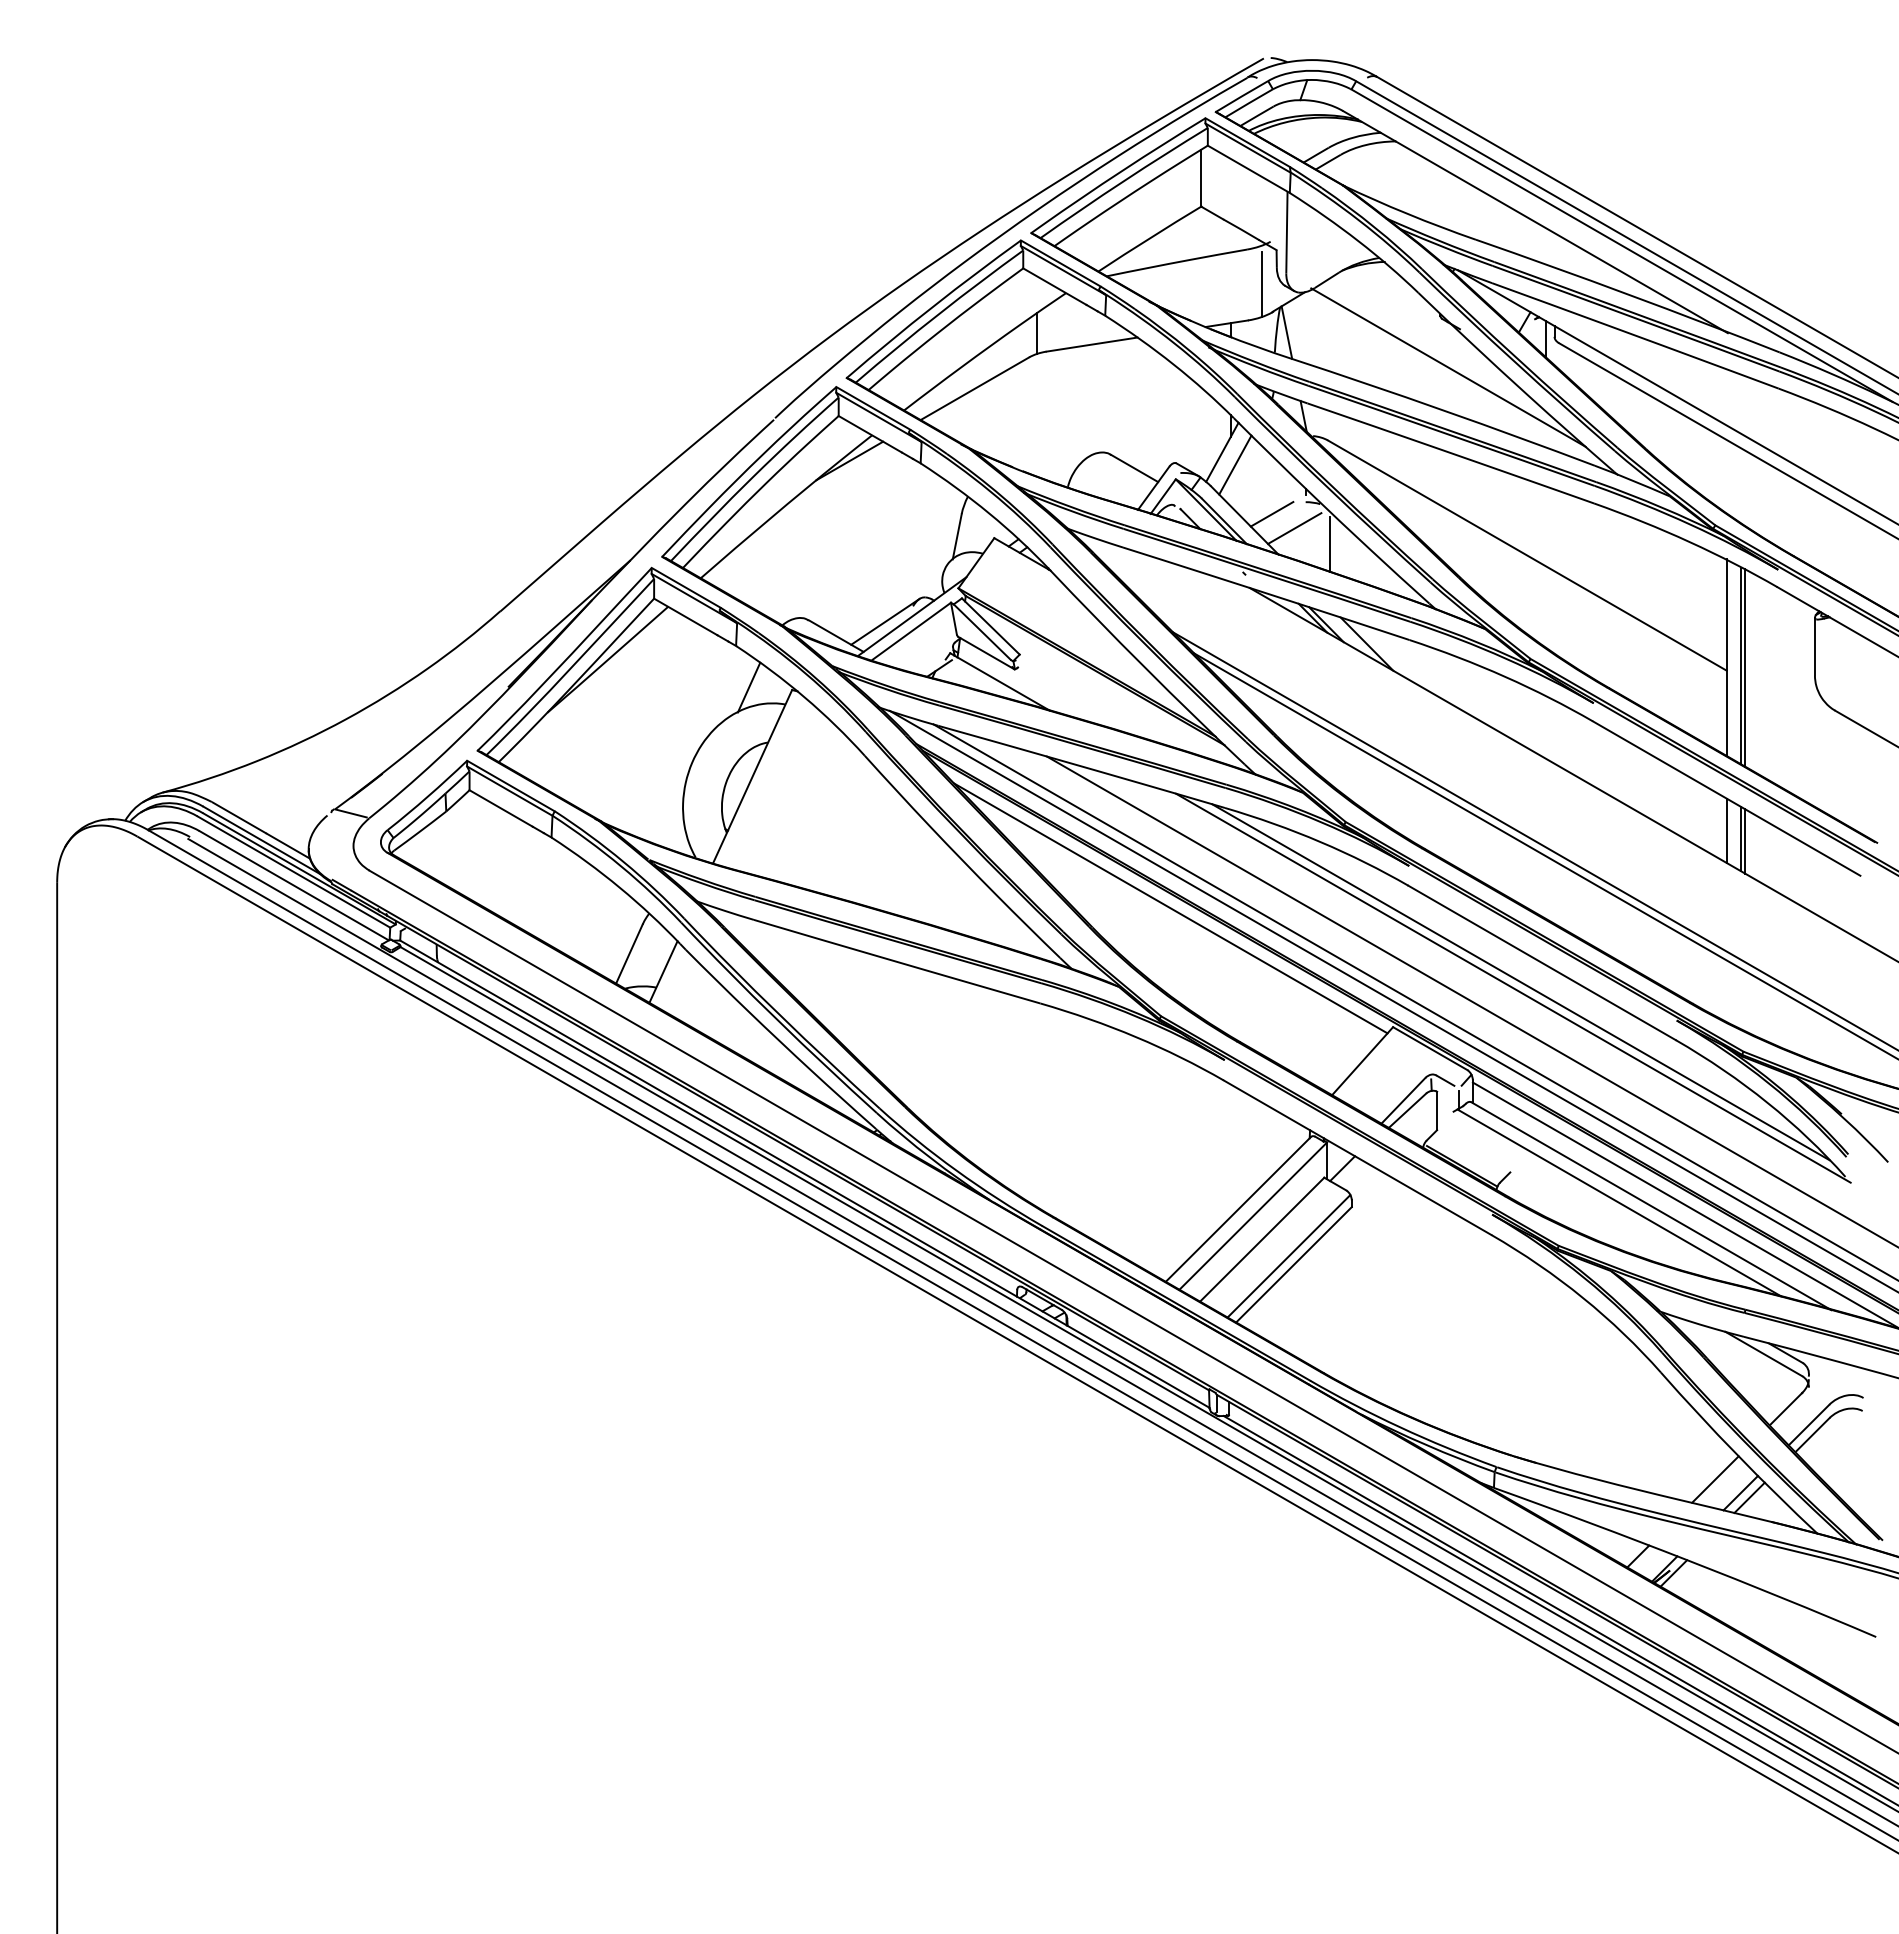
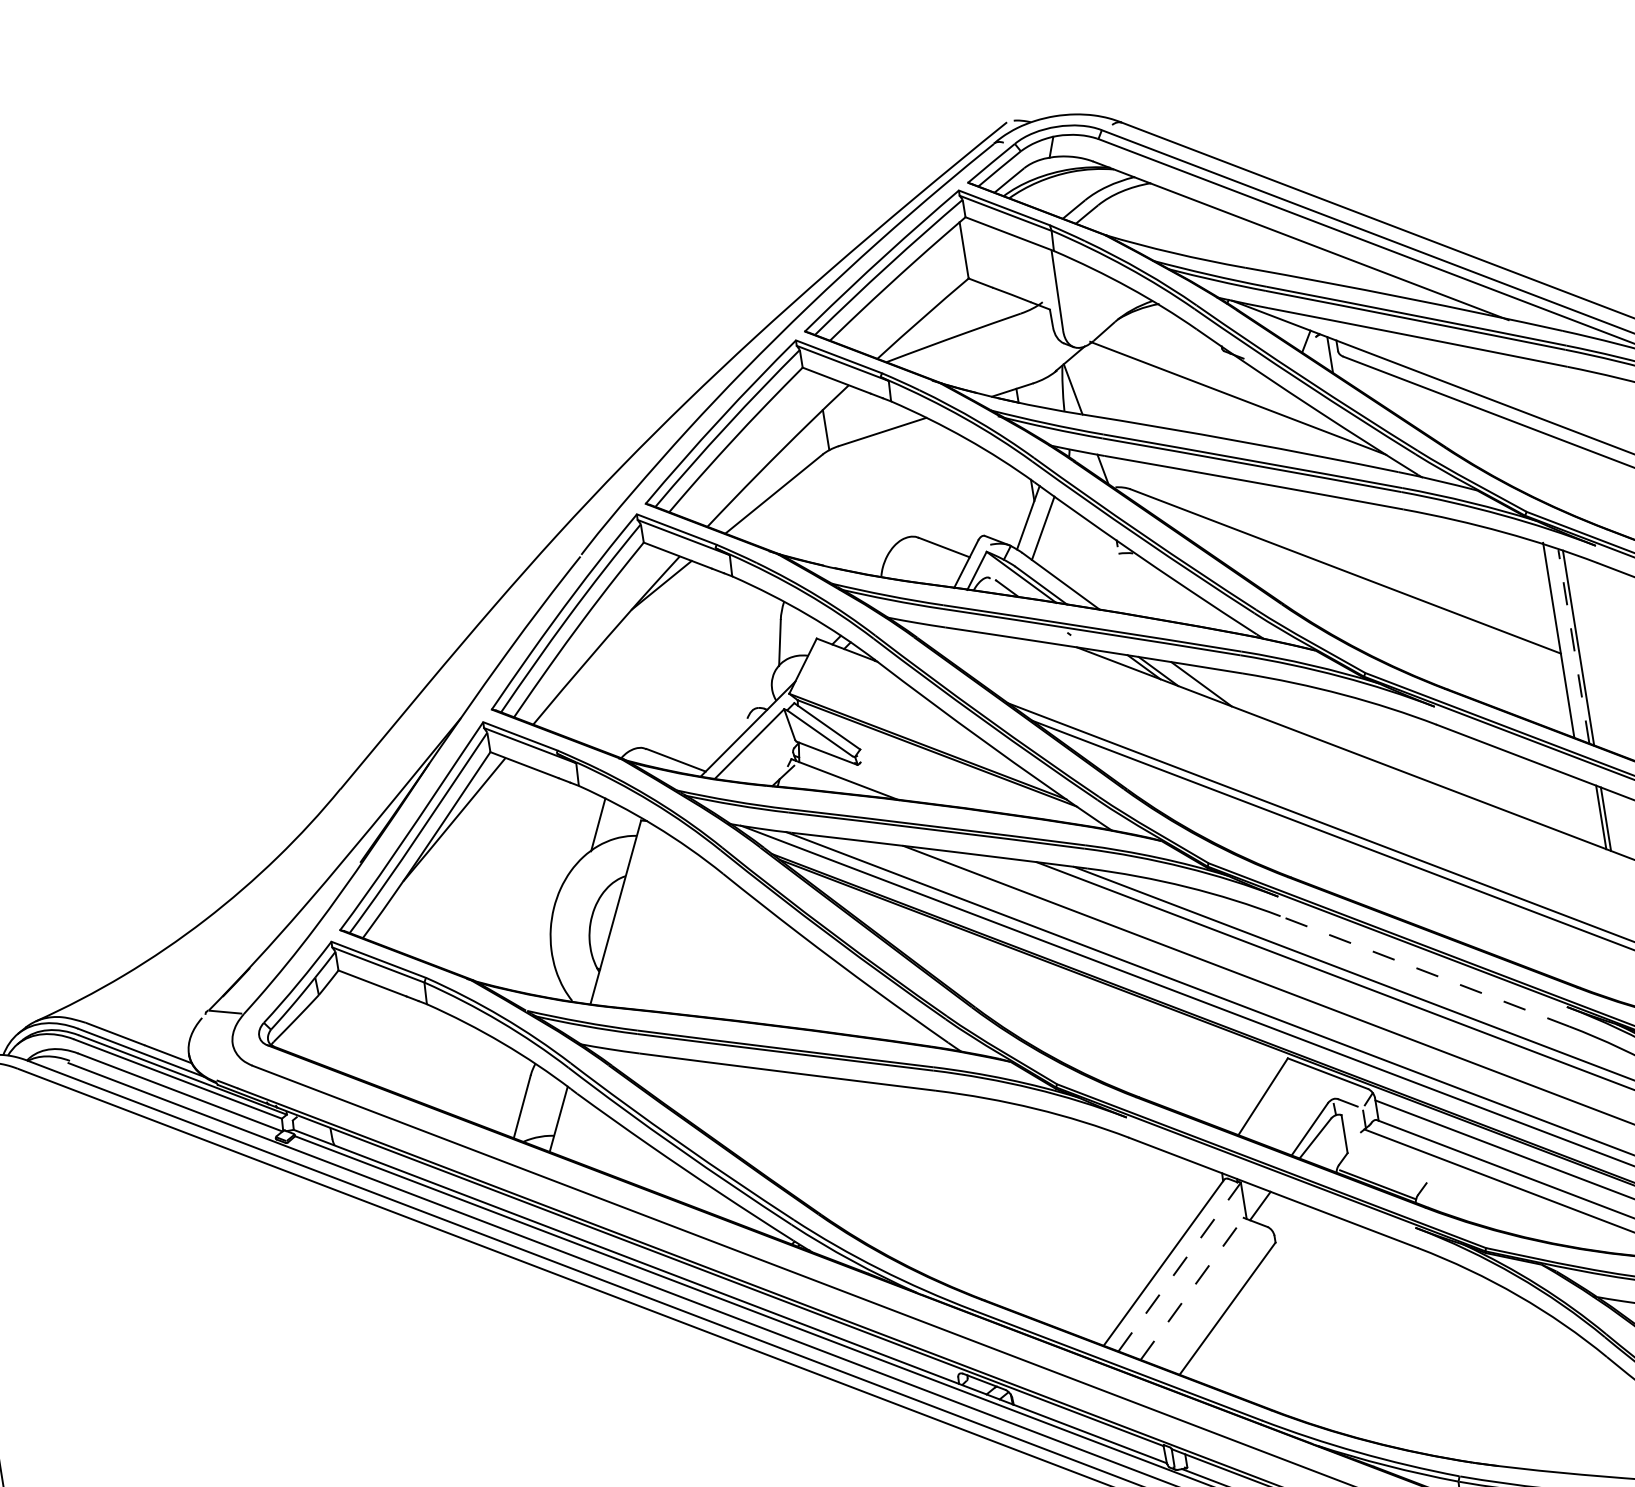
line: (1262, 284) -> (1041, 345), removed
line: (1271, 514) -> (1086, 571), removed
line: (1294, 528) -> (1111, 581), removed
line: (1329, 543) -> (1148, 590), removed
line: (885, 621) -> (722, 738), removed
line: (1740, 666) -> (1573, 647), solid -> dashed
line: (1726, 830) -> (1585, 811), removed
line: (1170, 908) -> (1049, 976), removed
line: (1541, 962) -> (1424, 971), solid -> dashed
line: (1253, 1215) -> (1179, 1266), solid -> dashed
line: (1262, 1239) -> (1192, 1288), solid -> dashed
line: (1288, 1256) -> (1220, 1301), removed

